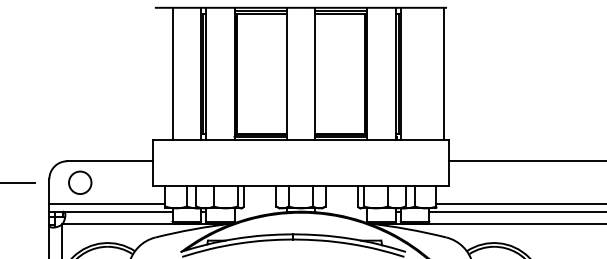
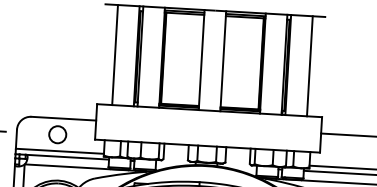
line: (444, 73) -> (310, 66), moved
circle: (80, 182) -> (57, 134), moved

